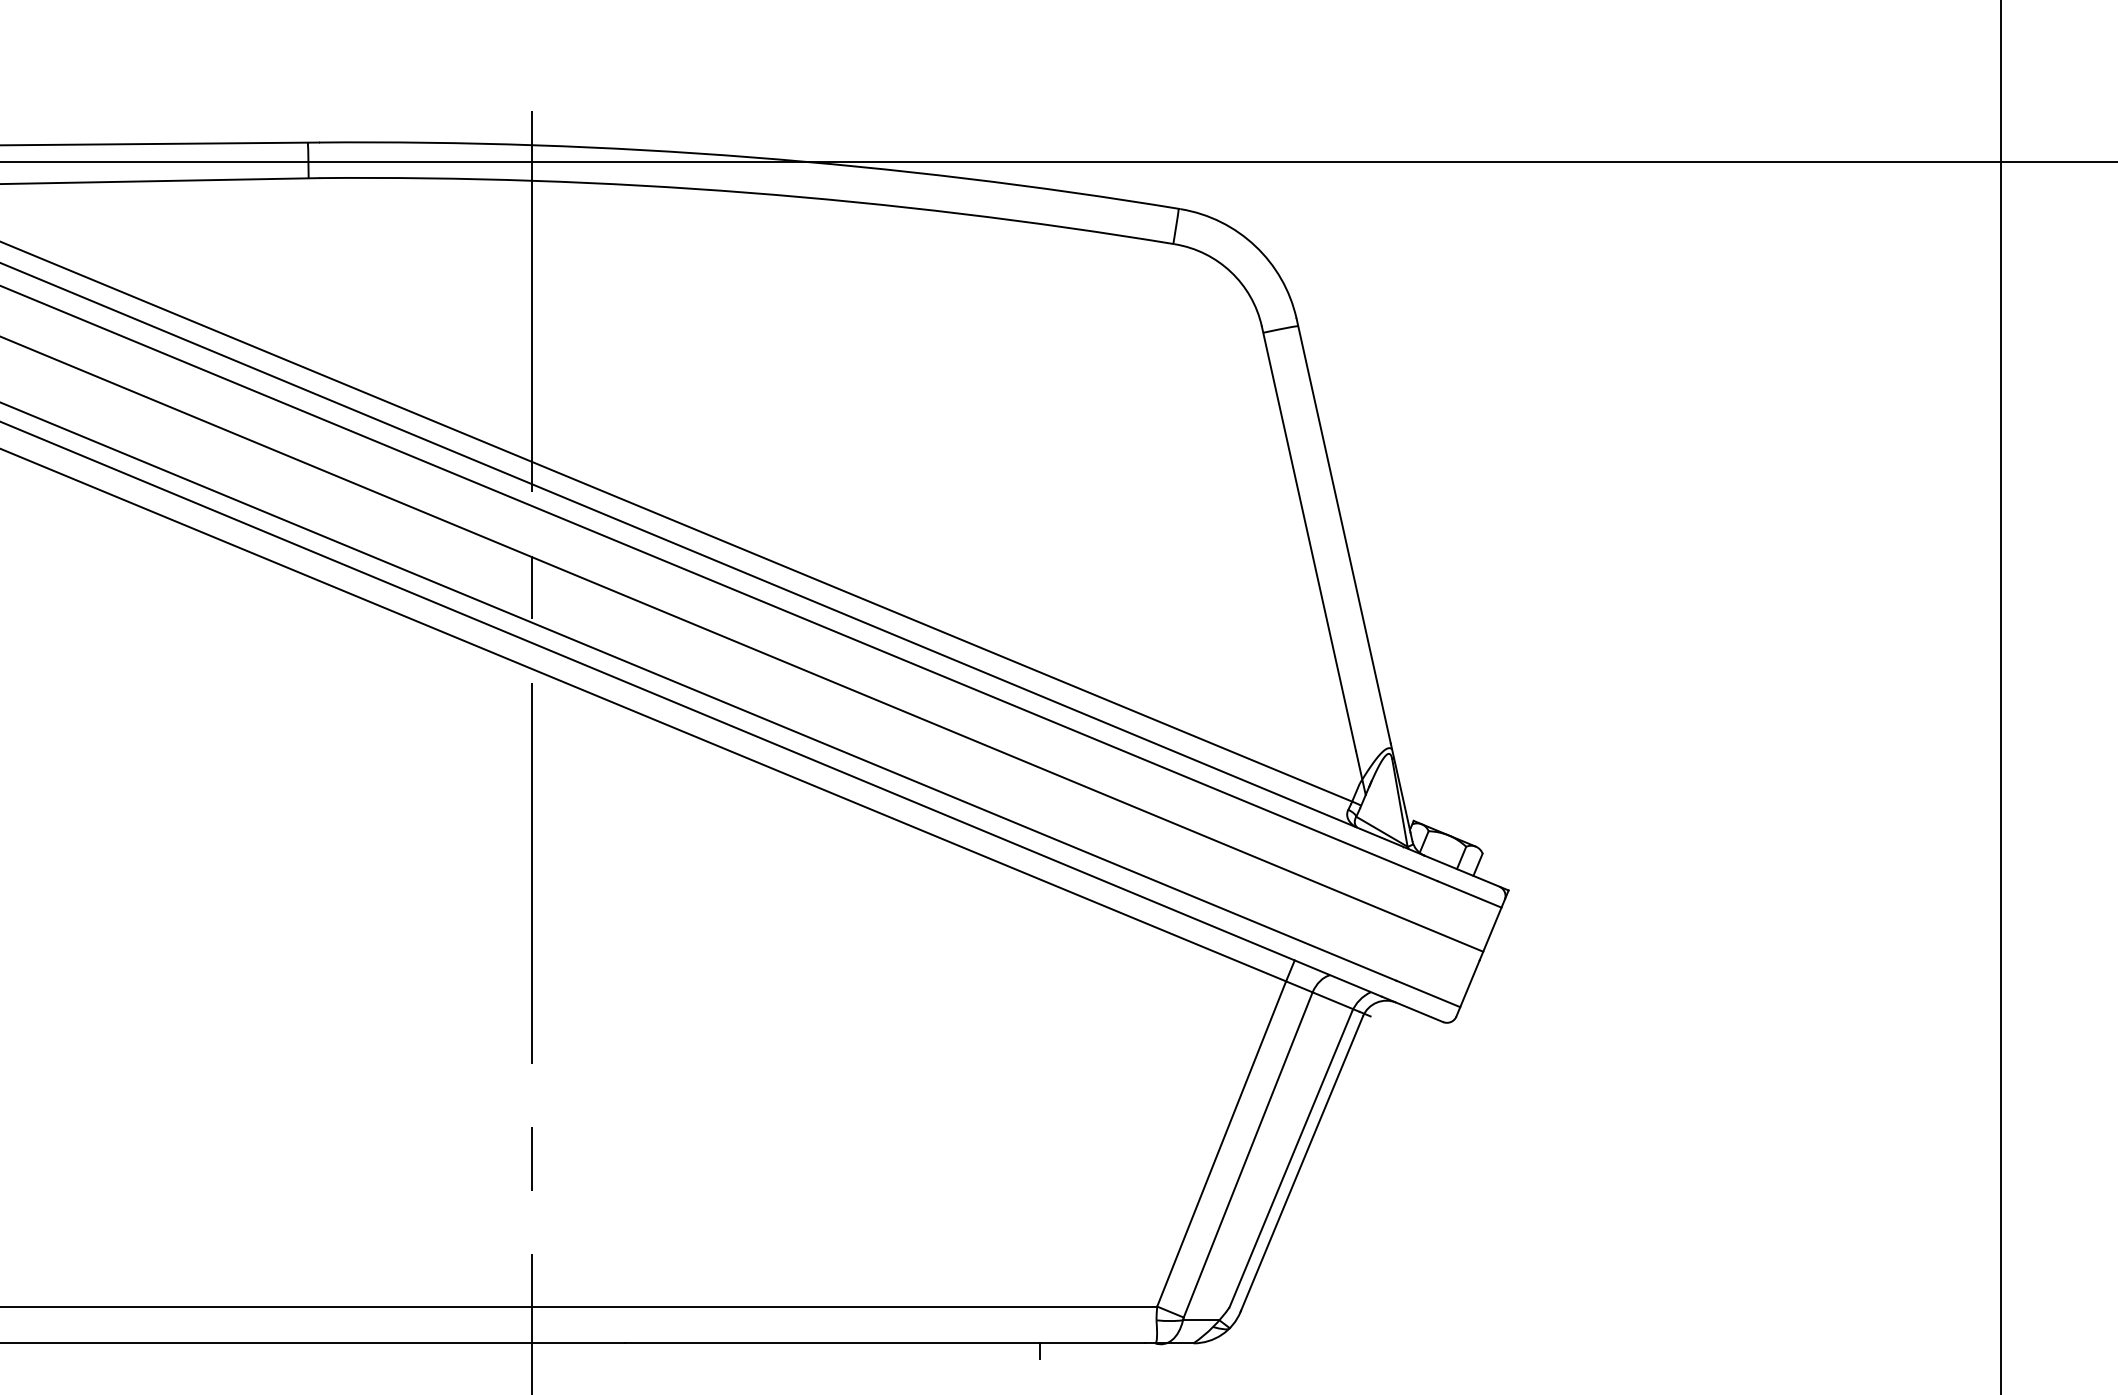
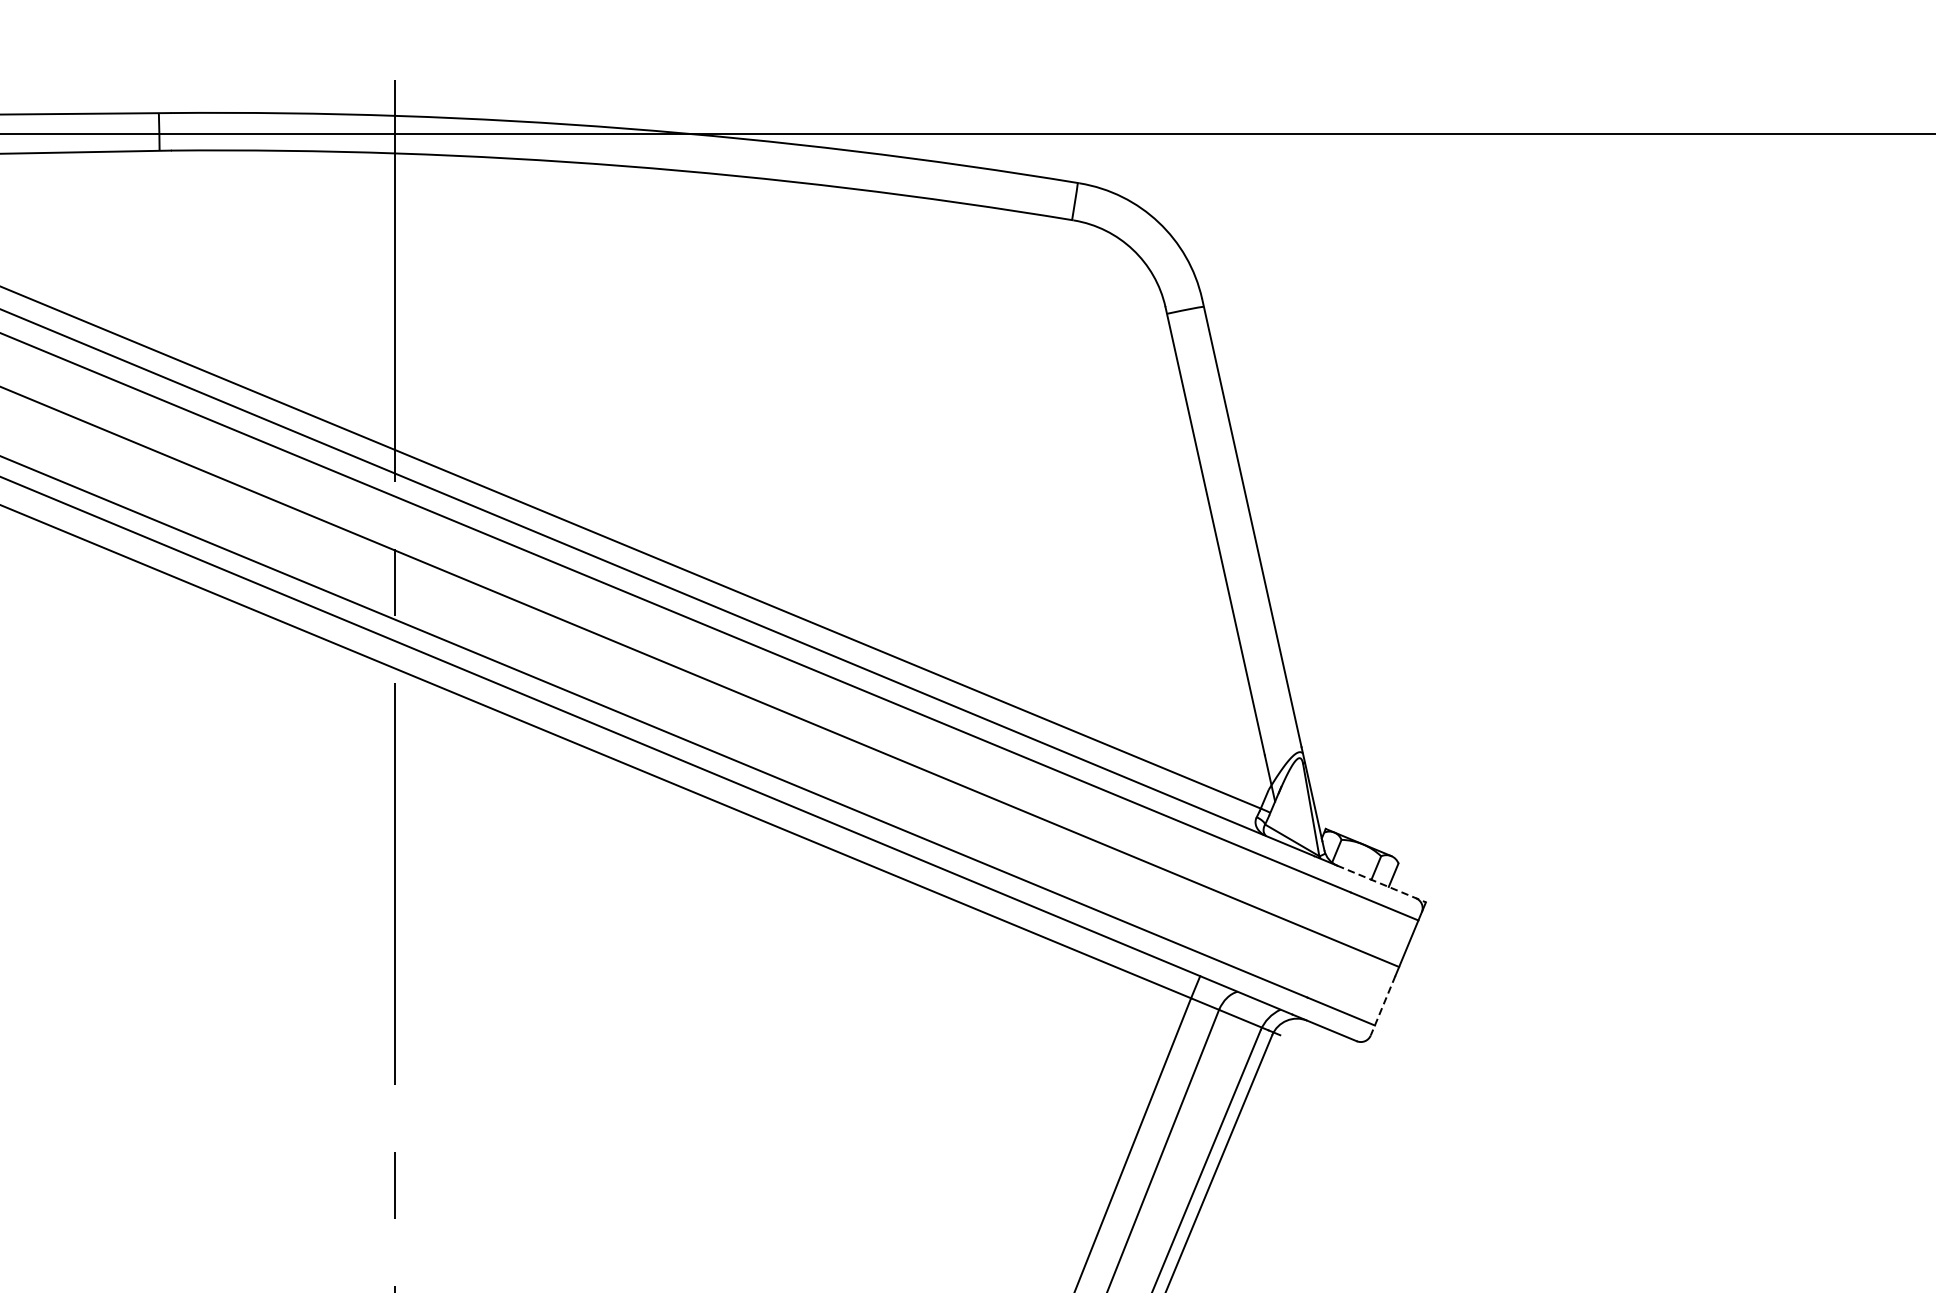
line: (1466, 873) -> (1381, 884), solid -> dashed
line: (1467, 988) -> (1382, 1005), solid -> dashed

